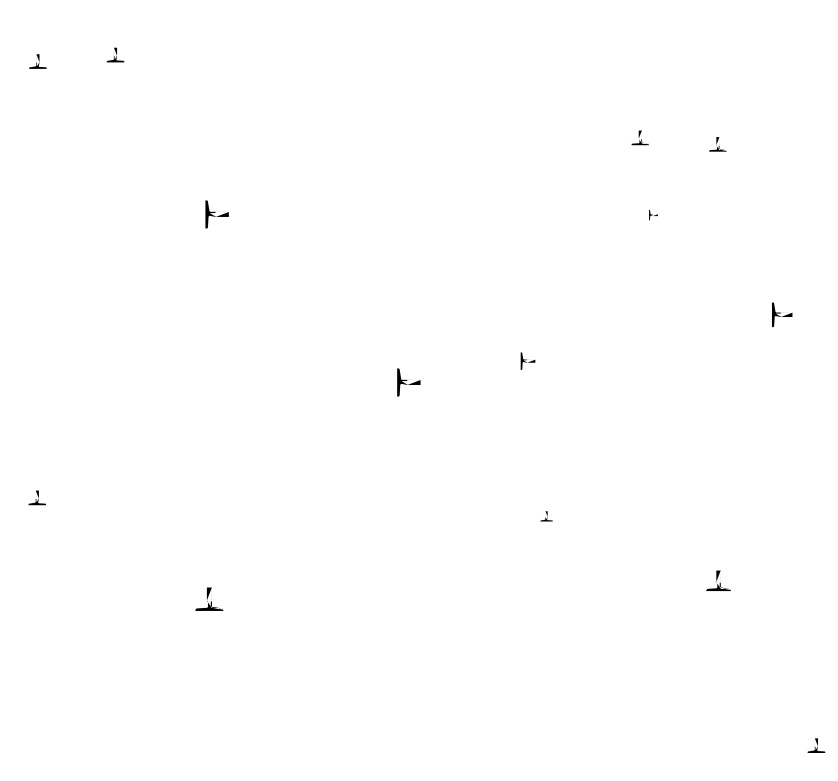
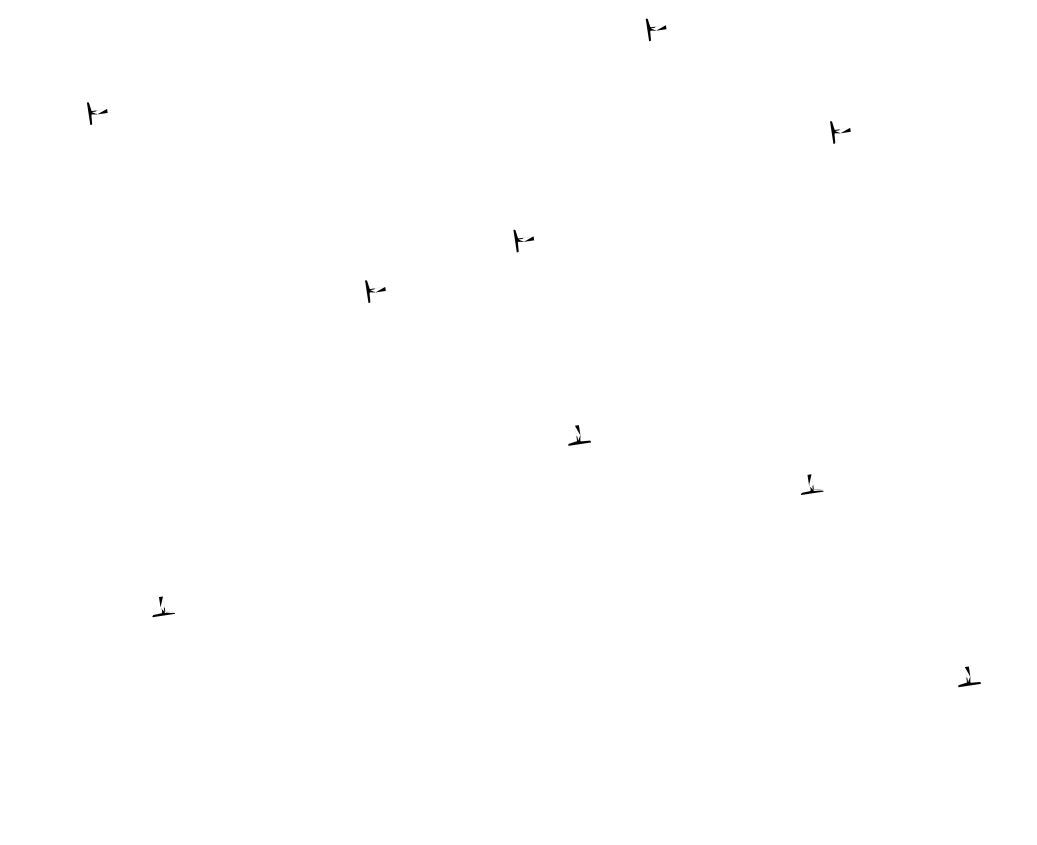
part: (216, 214) -> (97, 112), size x0.62
part: (653, 214) -> (656, 27), size x1.67
part: (782, 314) -> (841, 130), size x0.71
part: (408, 382) -> (375, 290), size x0.62
part: (546, 516) -> (578, 435), size x1.43
part: (718, 580) -> (810, 483), size x0.71
part: (208, 598) -> (161, 605), size x0.62

